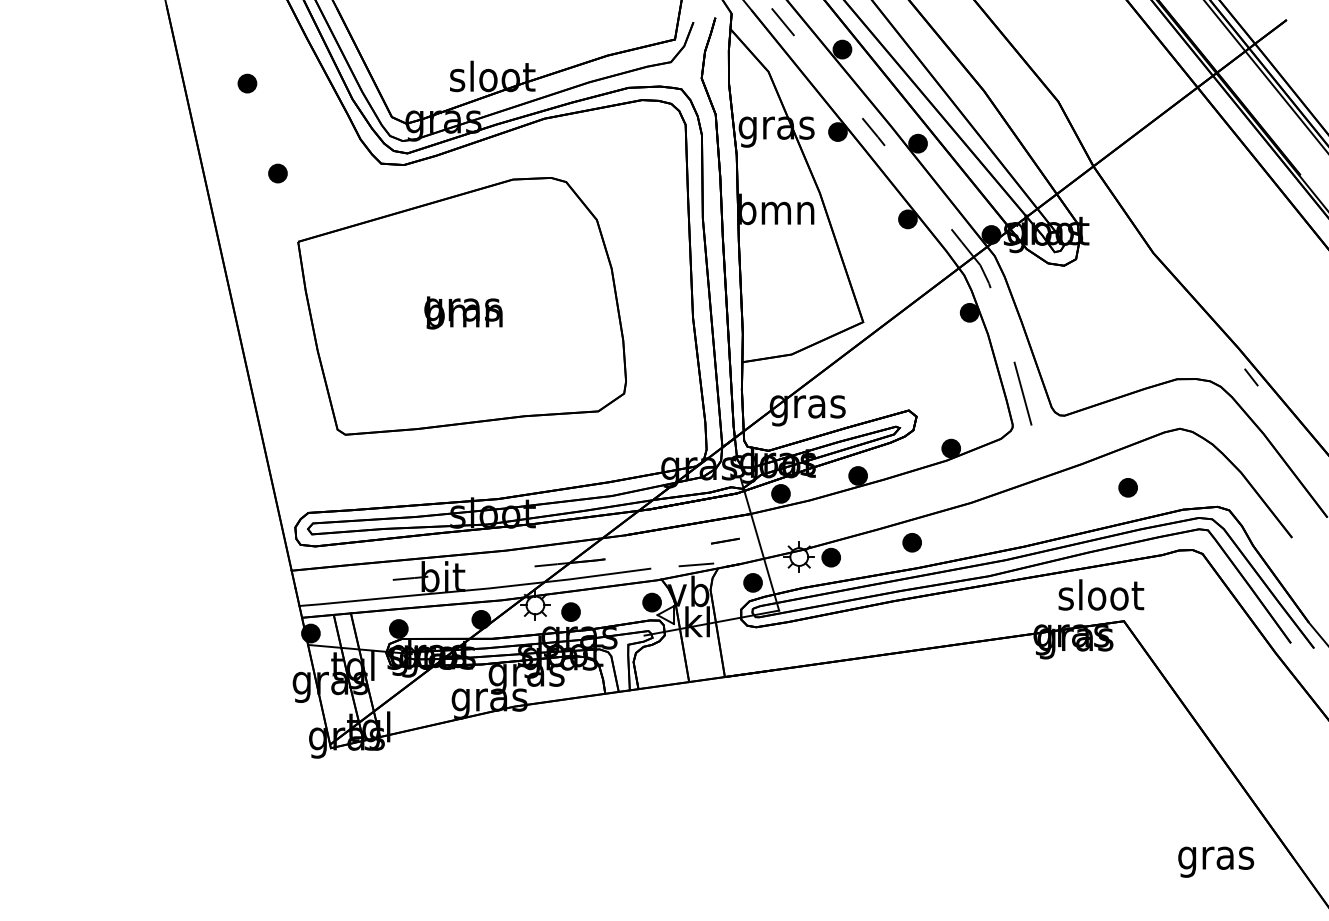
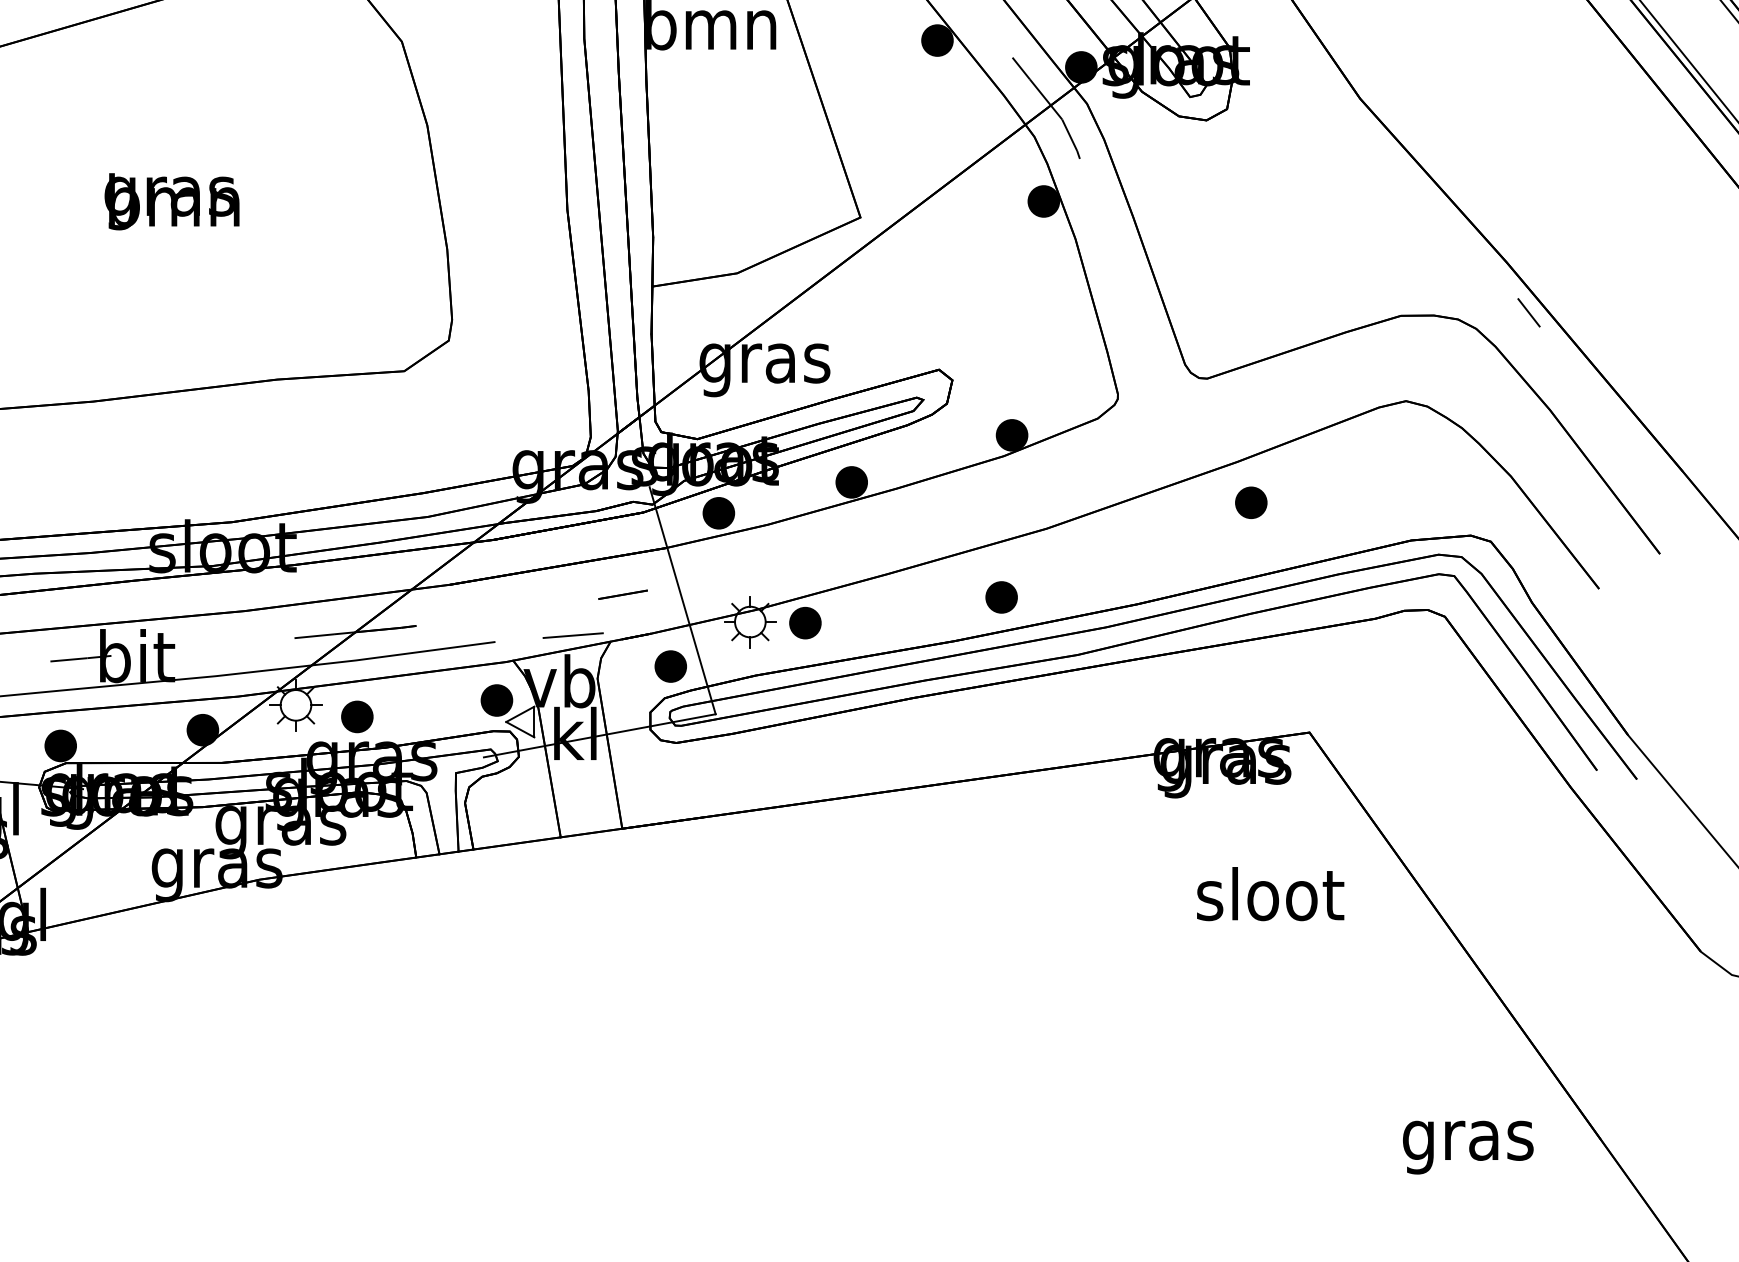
line: (1022, 393) -> (1134, 340), removed
part: (1127, 487) -> (1250, 502), moved
part: (911, 542) -> (1000, 597), moved
text: (1101, 594) -> (1270, 893), moved

